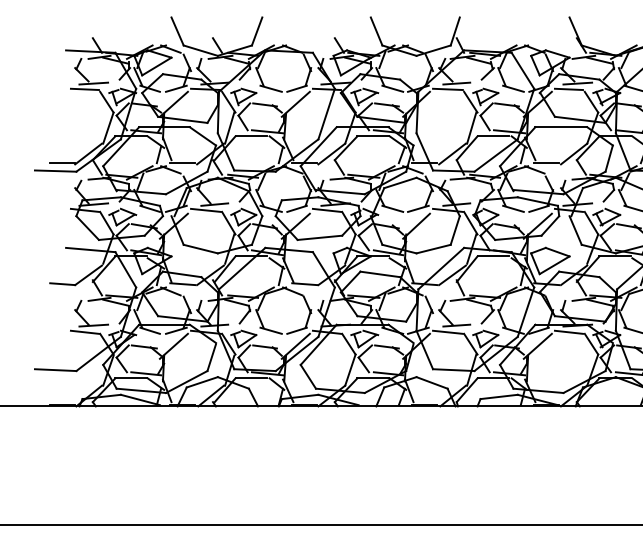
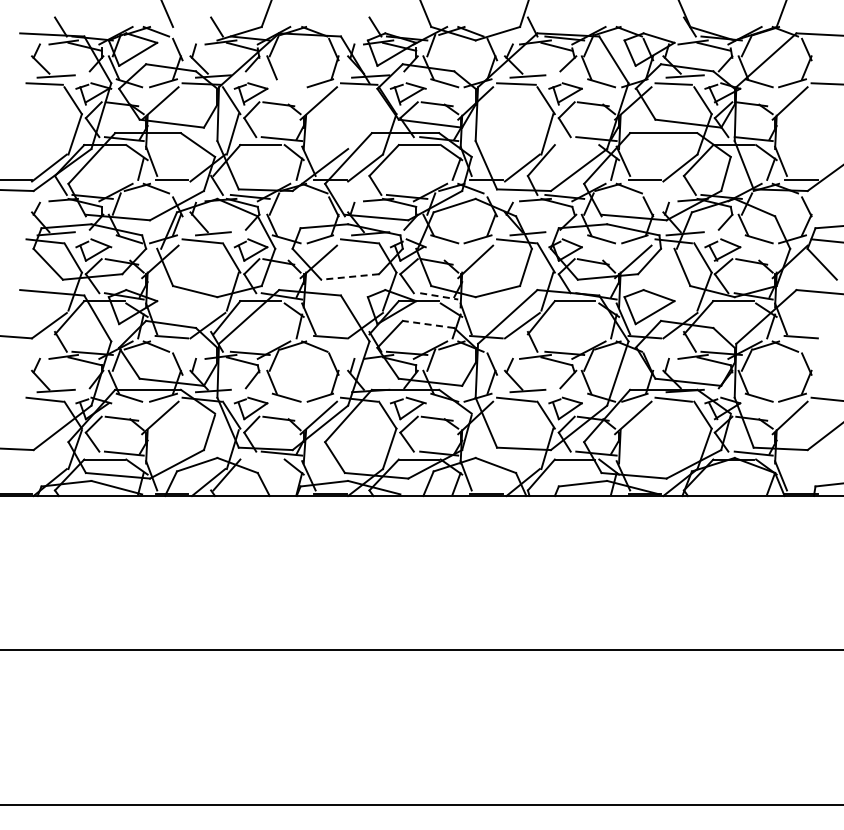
line: (200, 50) -> (195, 33), removed
line: (270, 88) -> (286, 83), removed
line: (326, 114) -> (358, 116), removed
line: (492, 136) -> (574, 145), removed
line: (319, 238) -> (349, 277), solid -> dashed
line: (388, 252) -> (439, 296), solid -> dashed
line: (380, 274) -> (428, 324), solid -> dashed
line: (250, 378) -> (260, 459), removed

